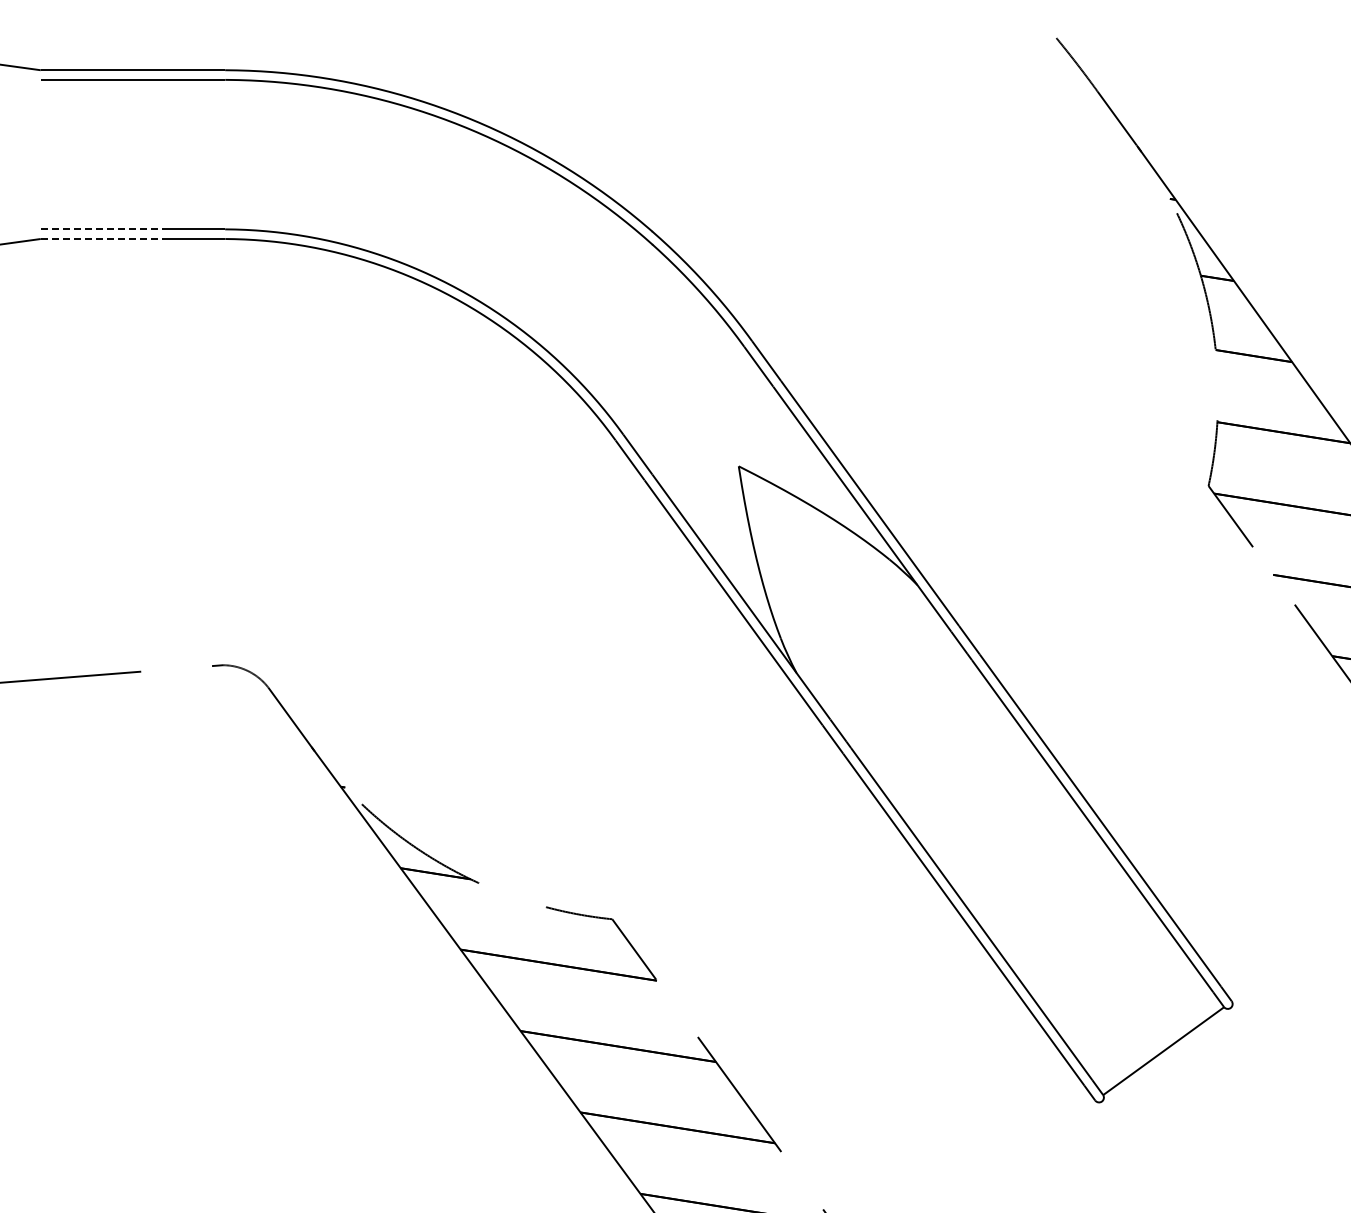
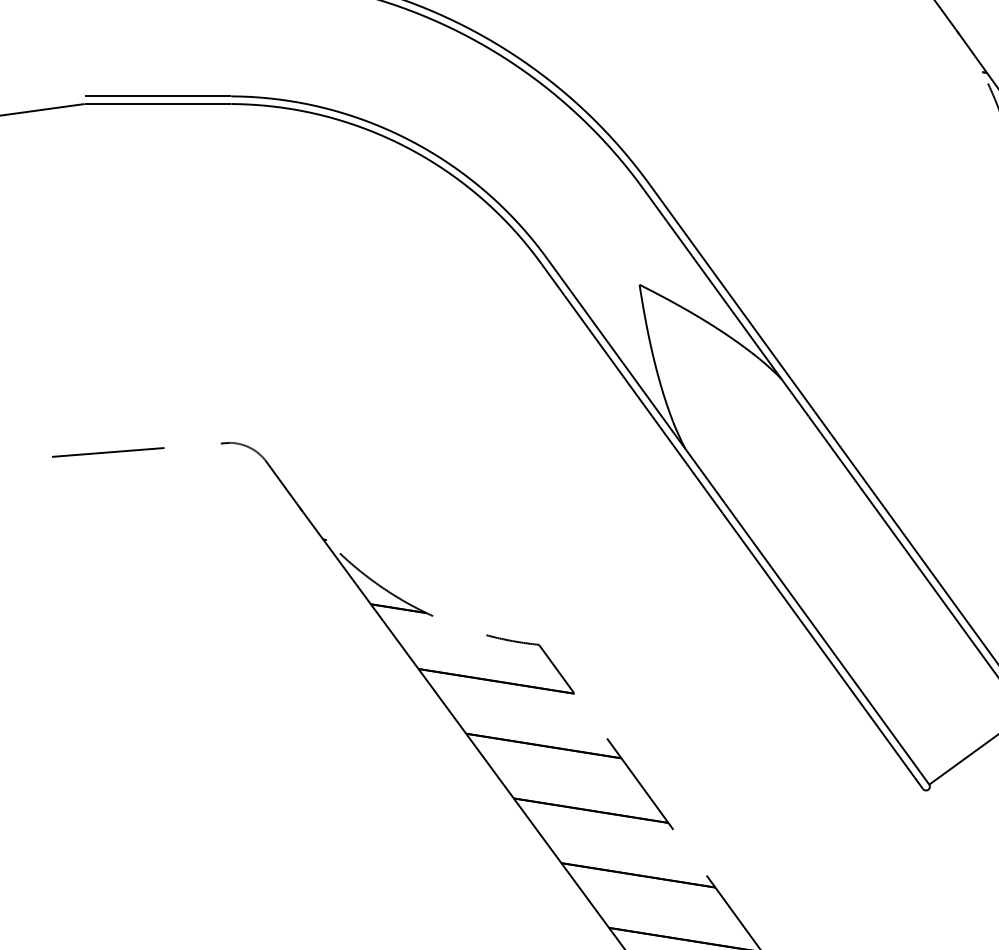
line: (102, 229) -> (133, 96), dashed -> solid
line: (102, 239) -> (133, 104), dashed -> solid

